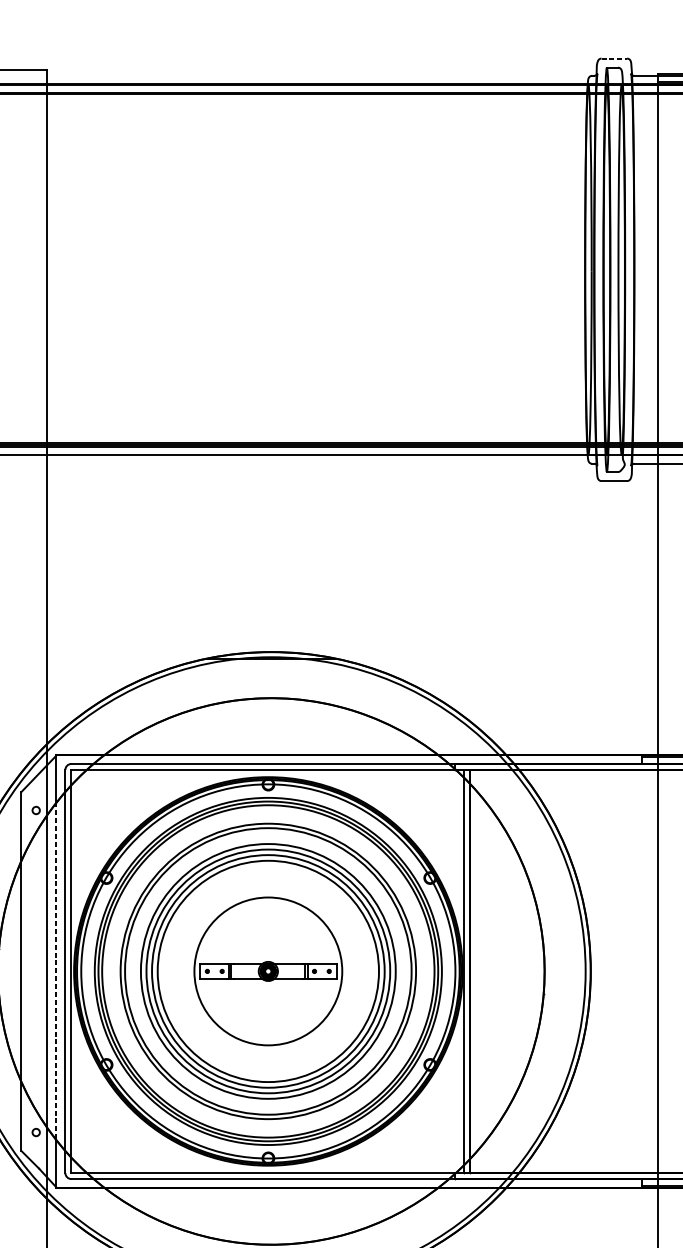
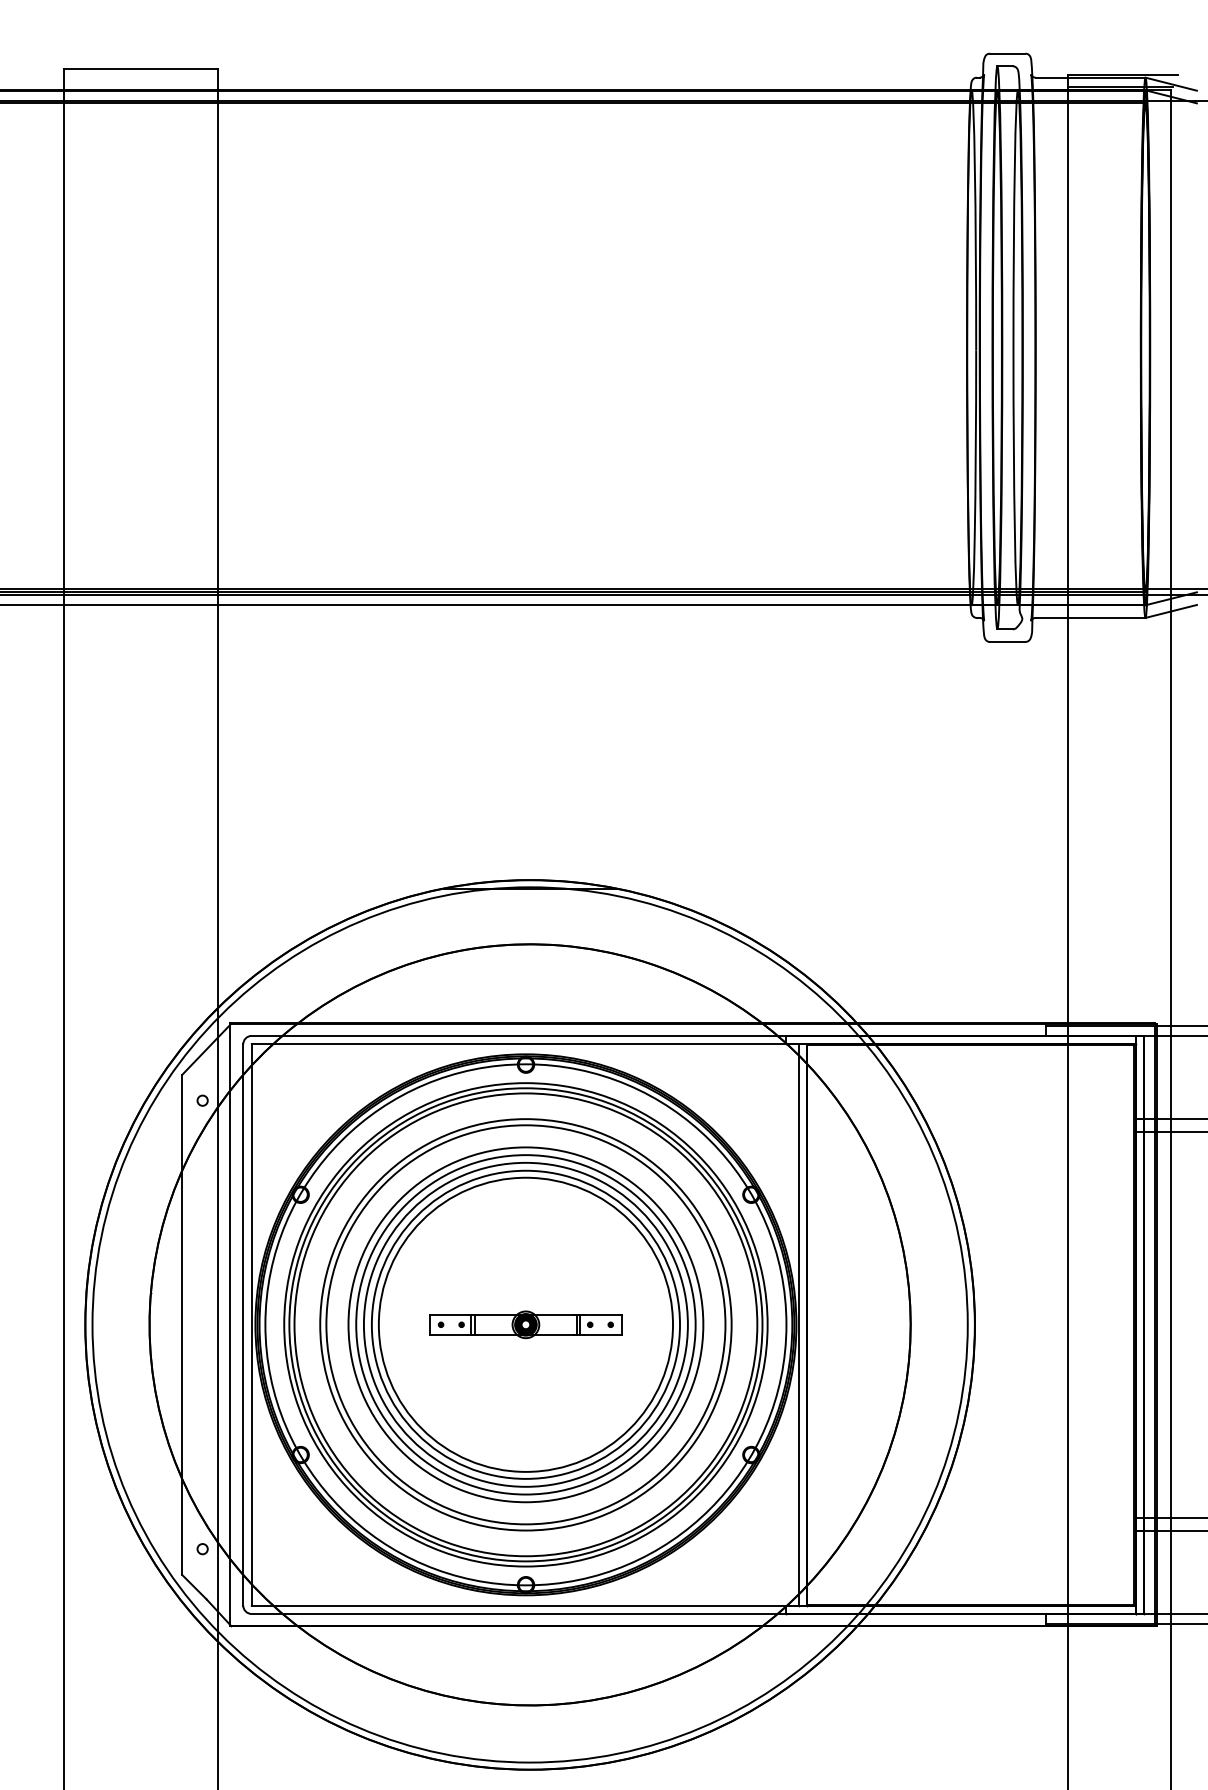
line: (614, 58) -> (1007, 53), dashed -> solid
line: (55, 971) -> (229, 1324), dashed -> solid
circle: (268, 971) -> (525, 1324), size x1.43

